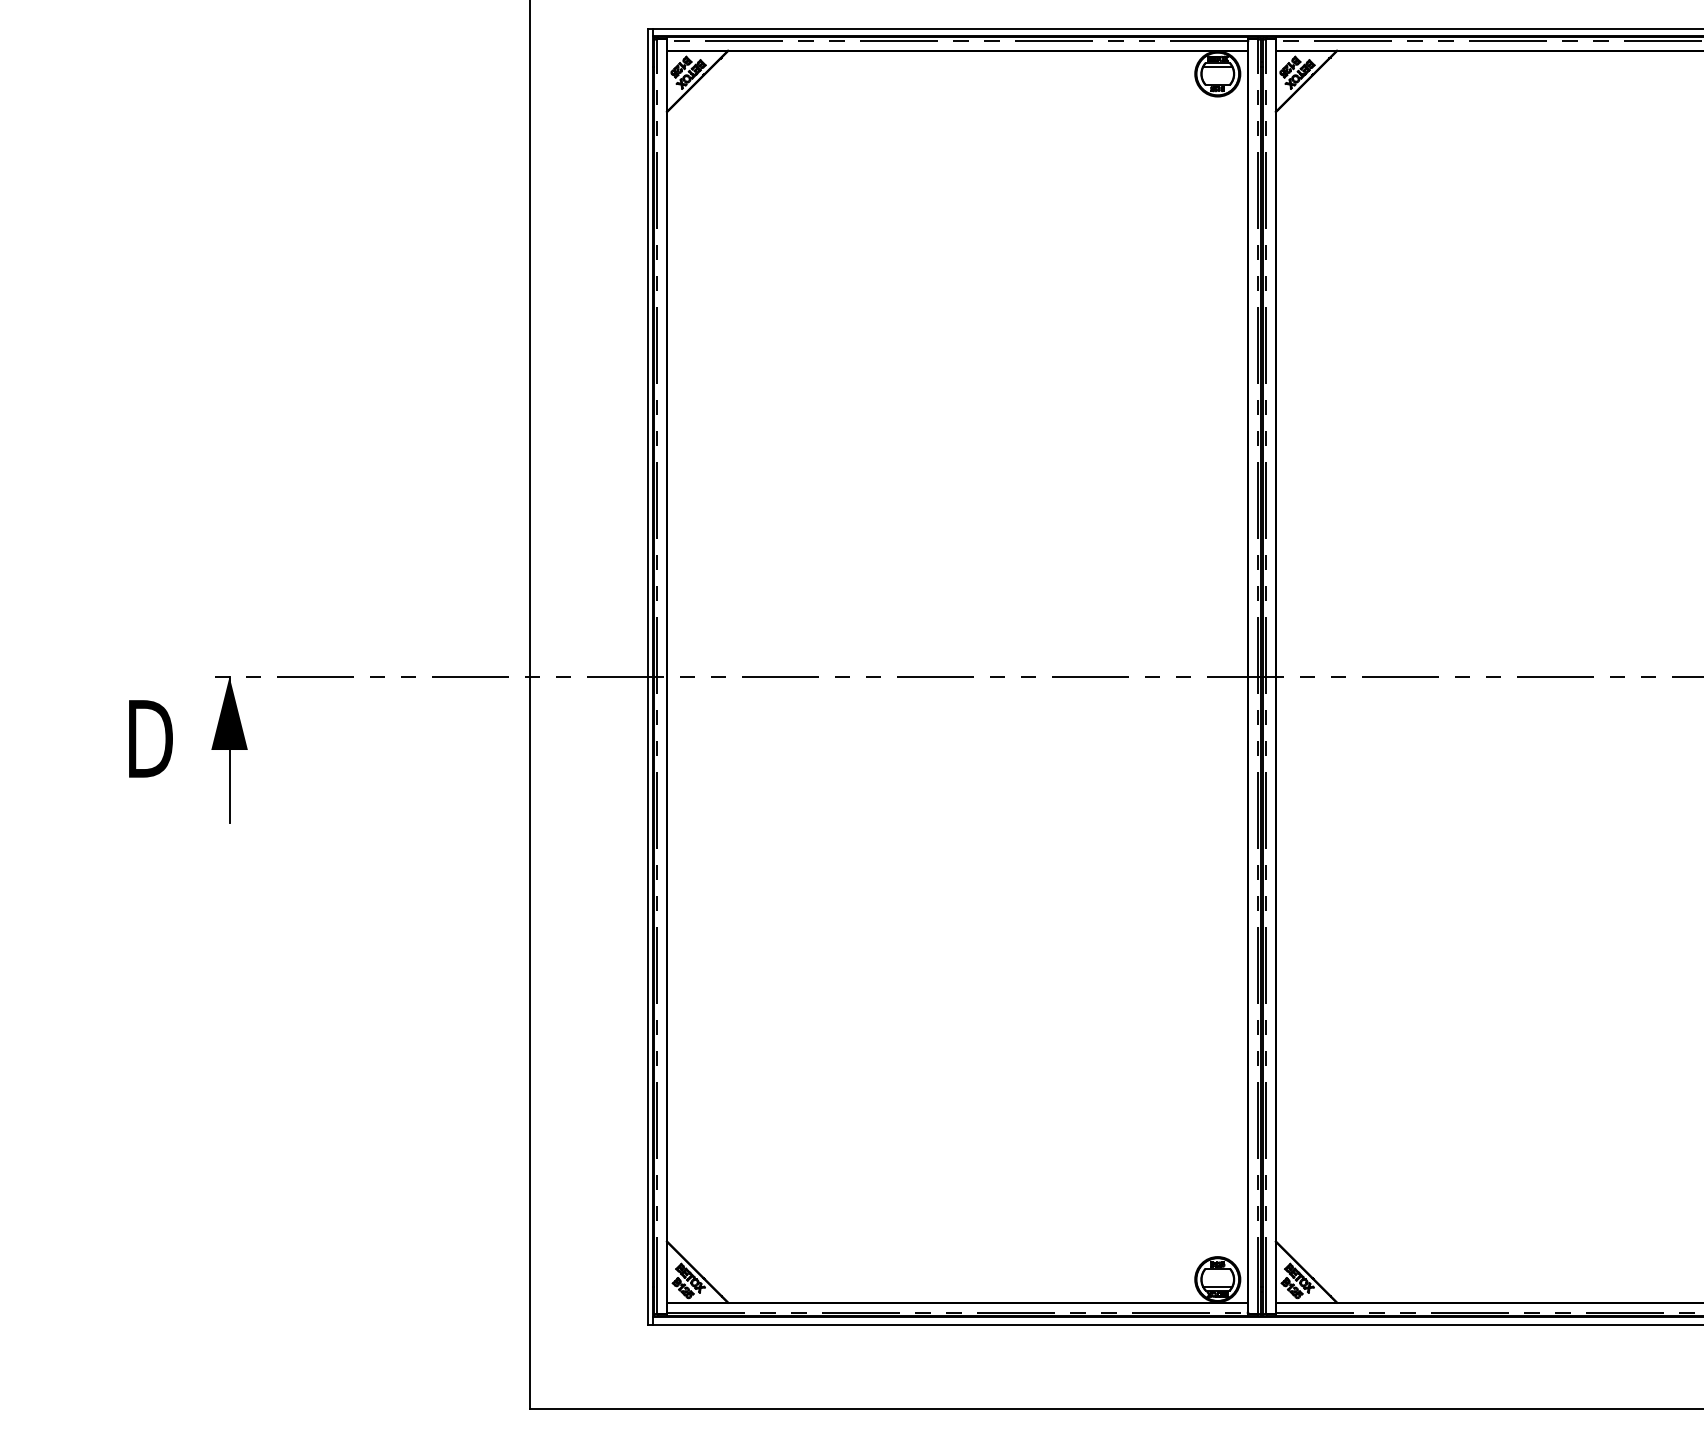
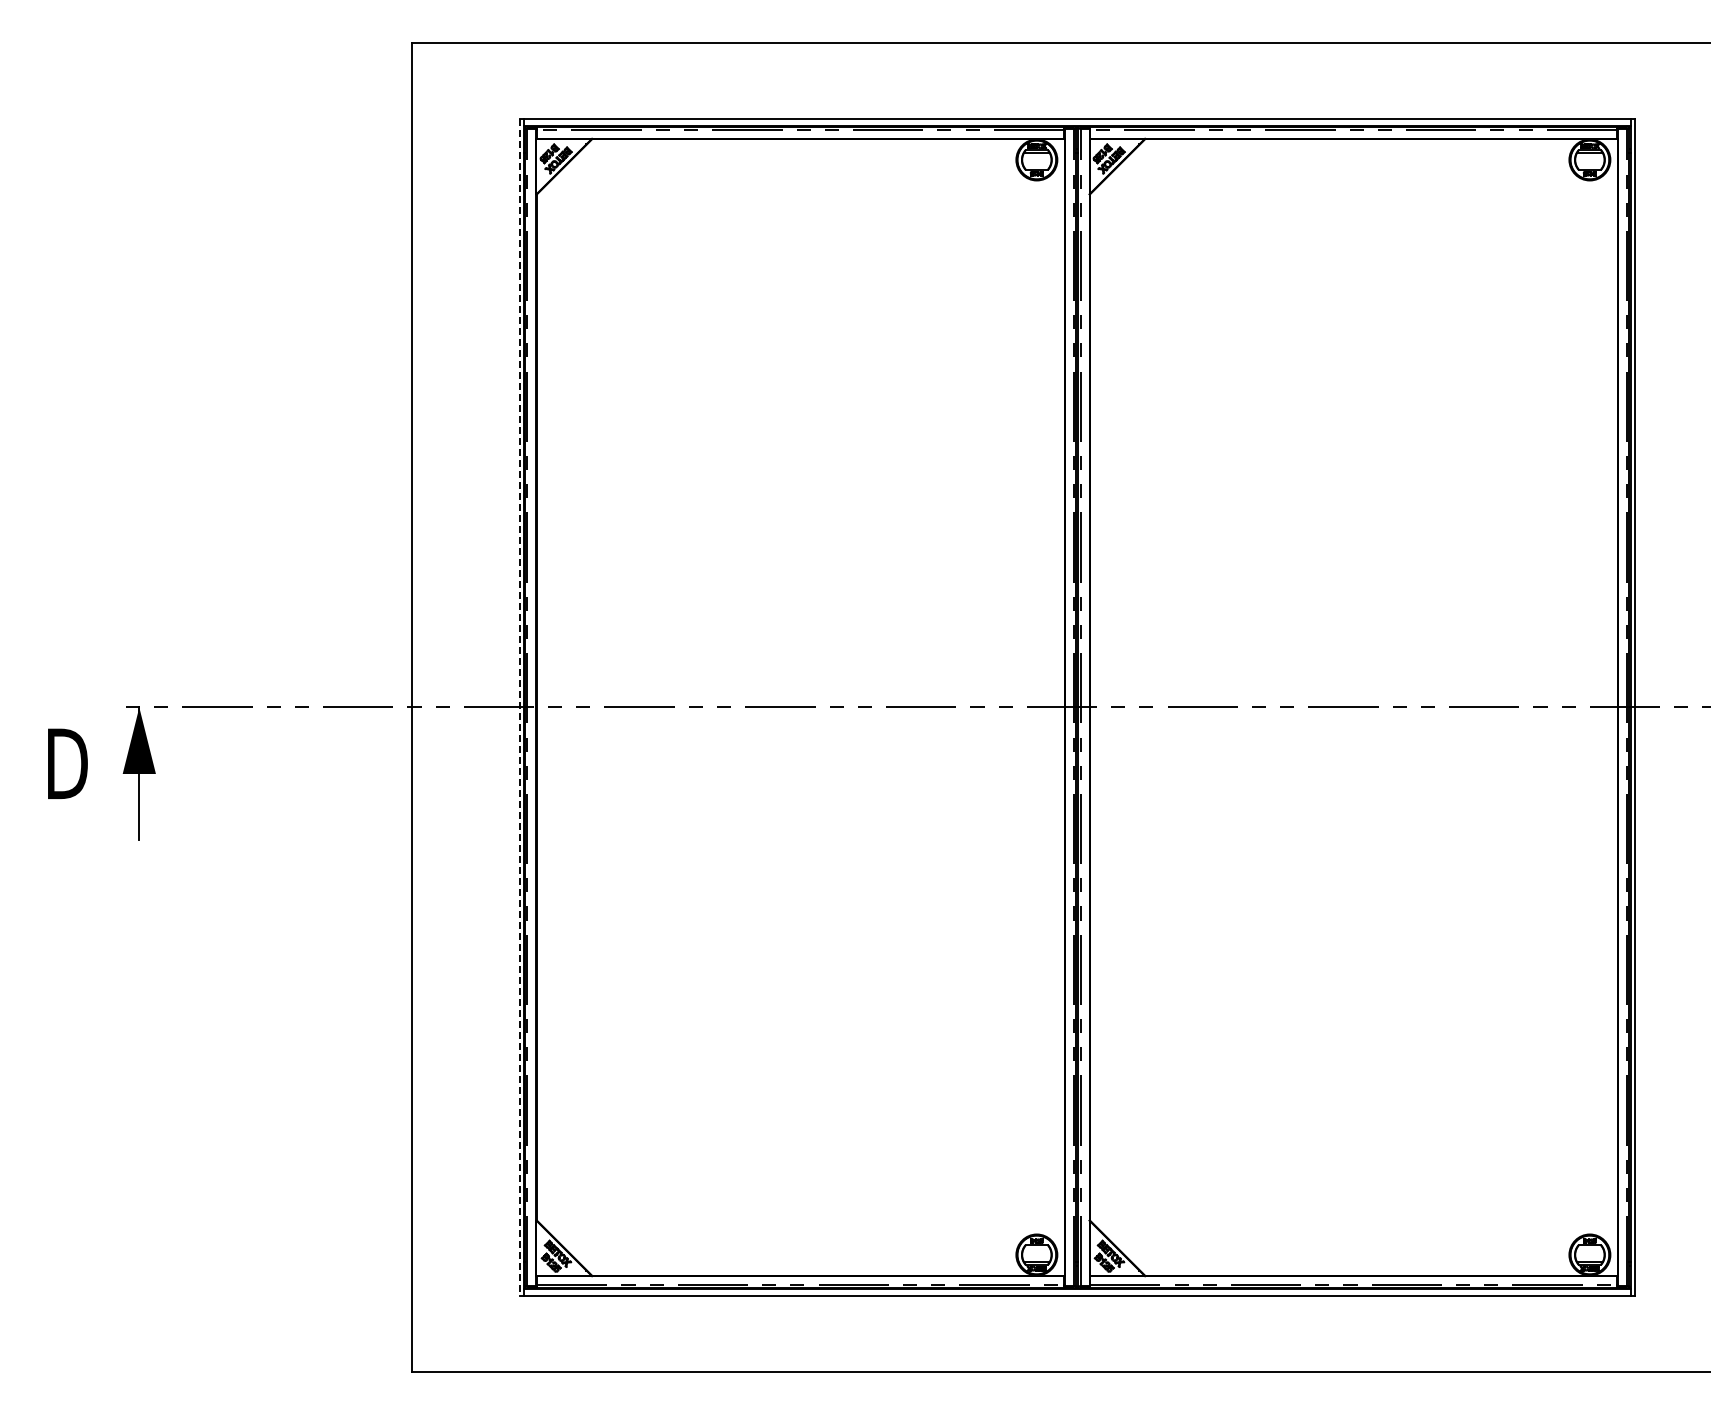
line: (648, 676) -> (519, 707), solid -> dashed

